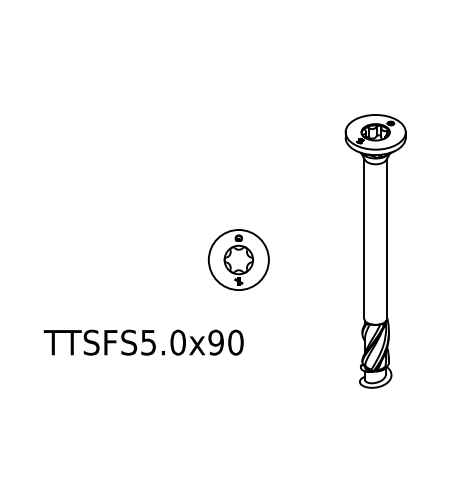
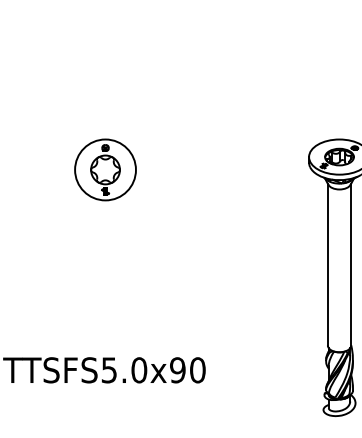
part: (238, 259) -> (105, 169), moved

